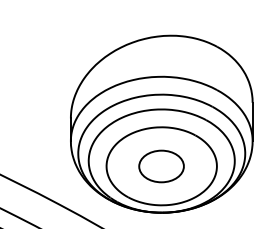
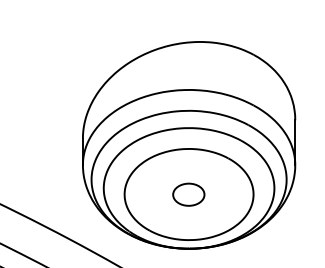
part: (161, 166) -> (188, 194), size x0.6

